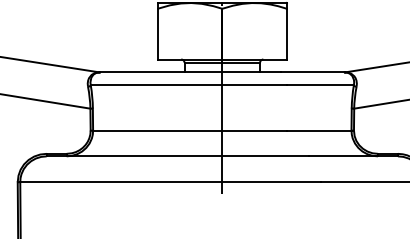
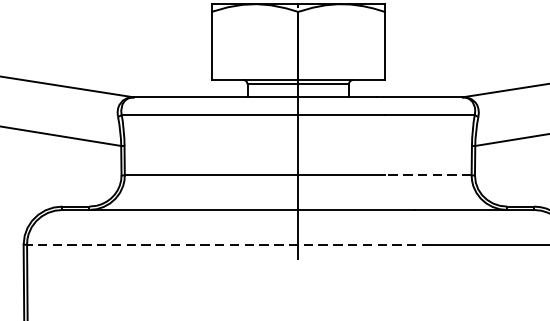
line: (318, 130) -> (427, 175), solid -> dashed
line: (170, 182) -> (228, 245), solid -> dashed

